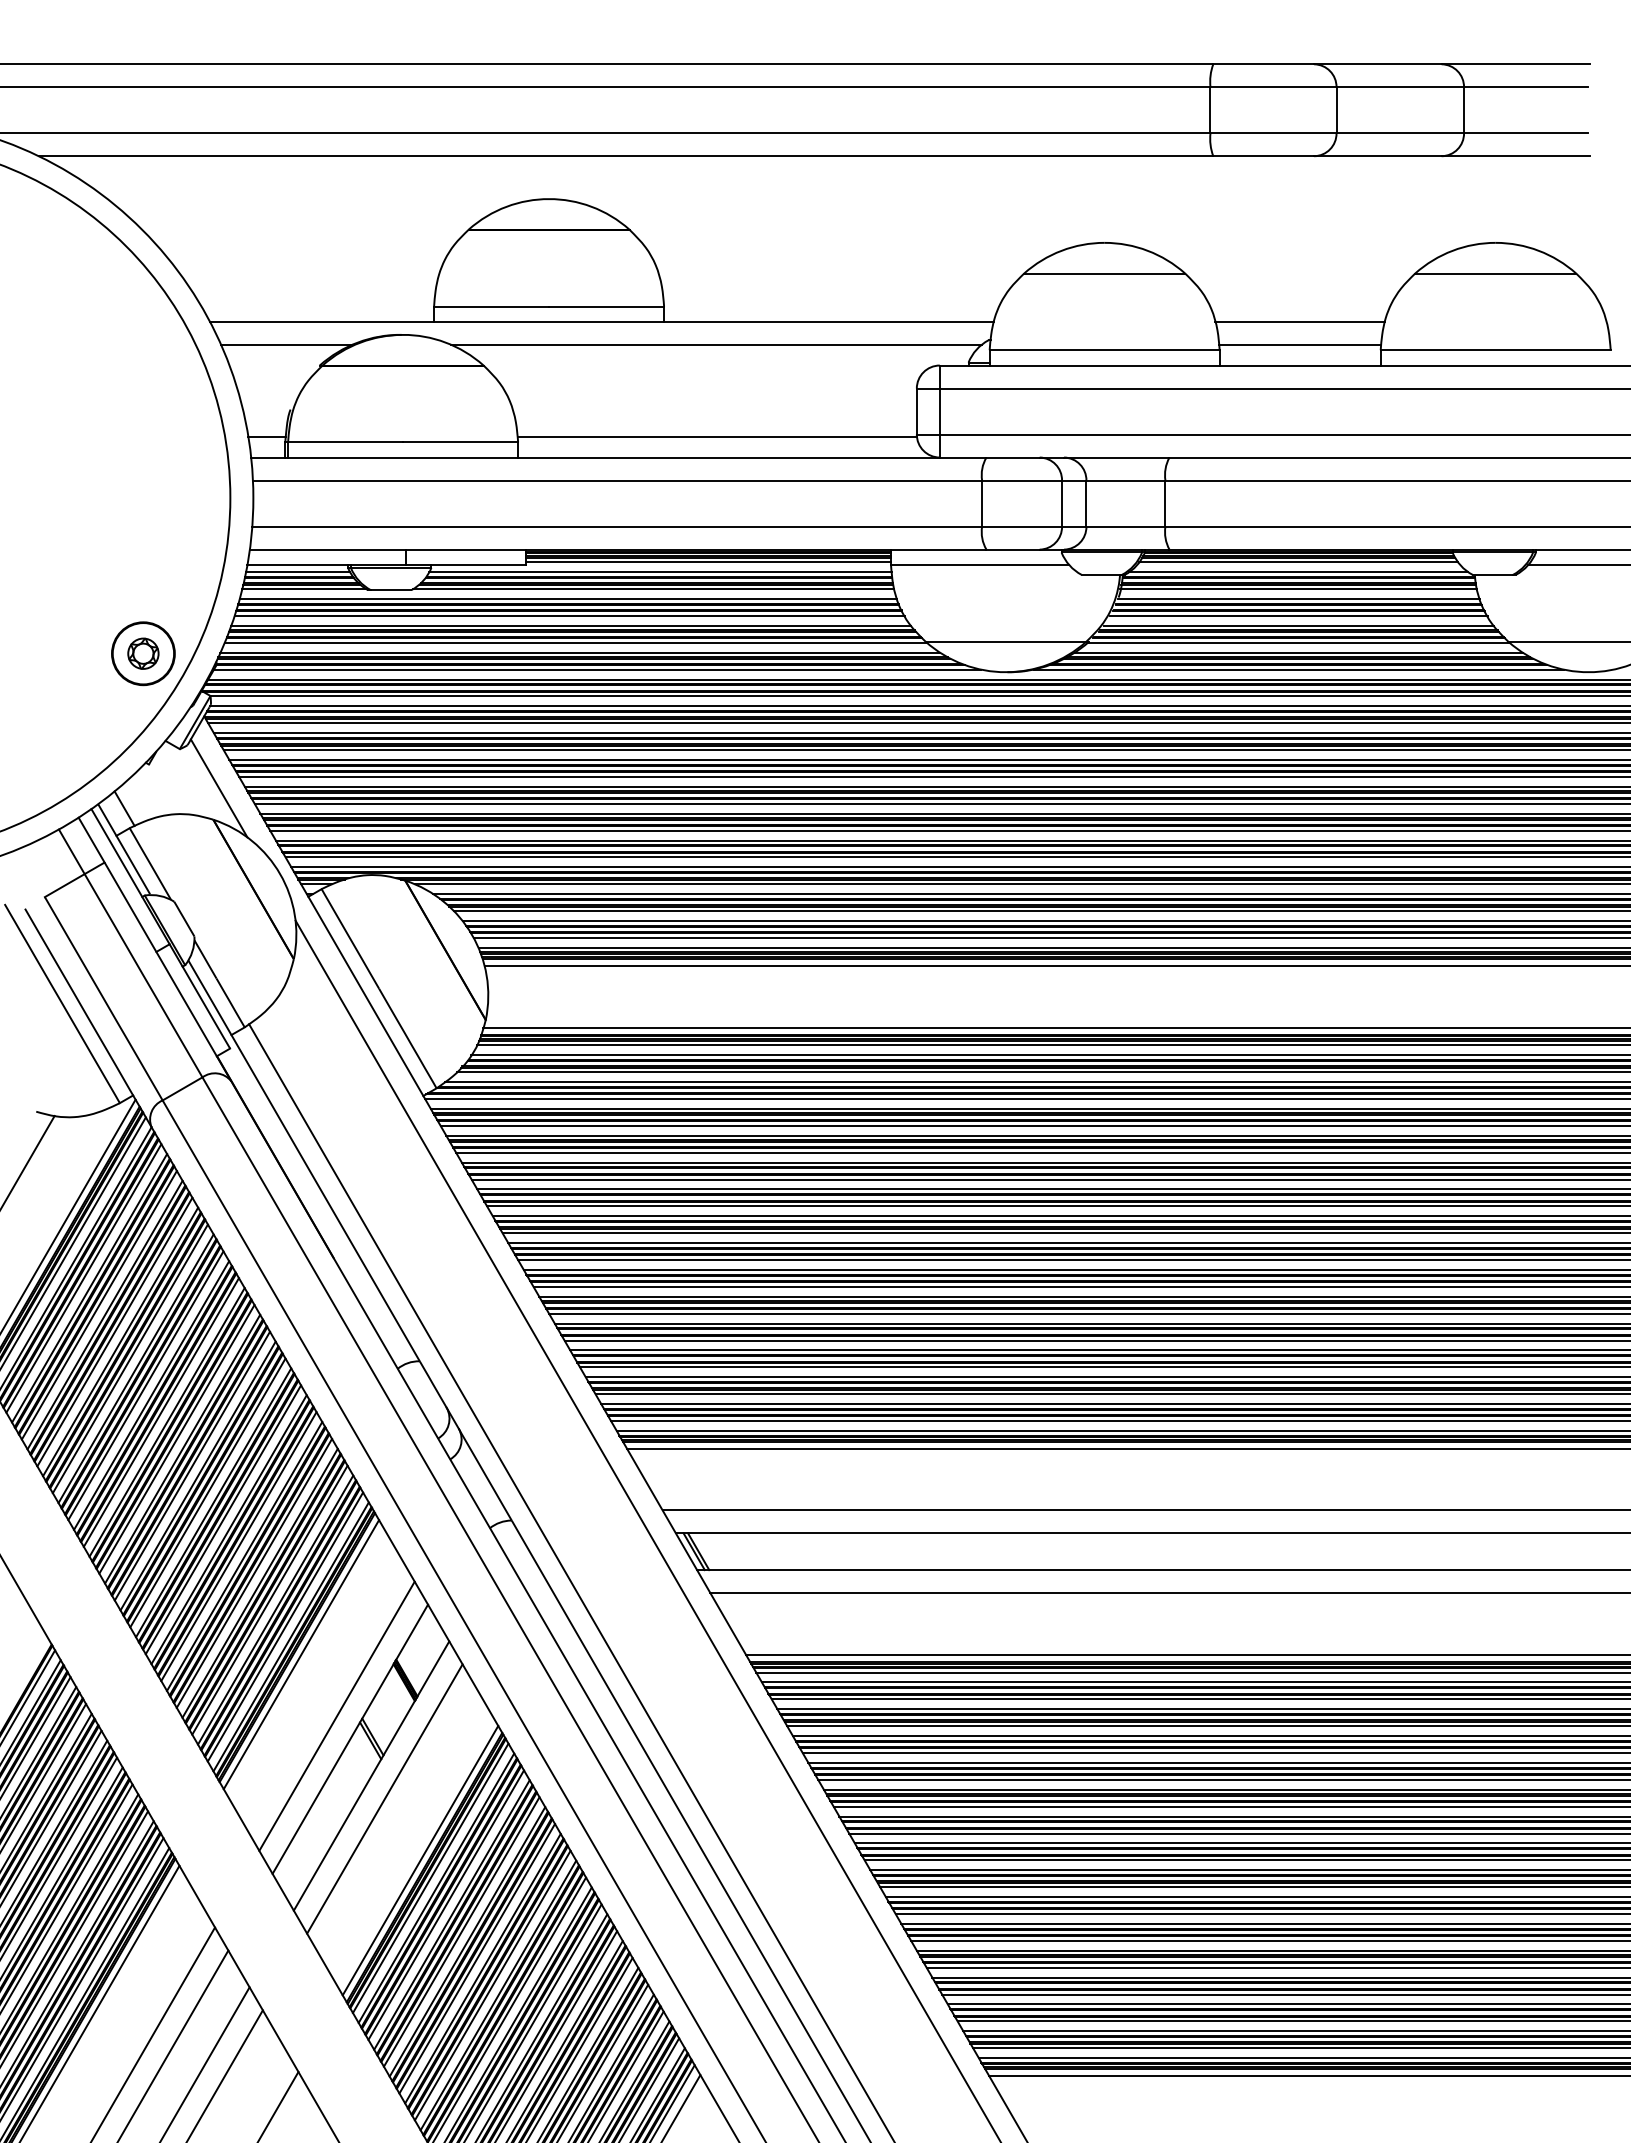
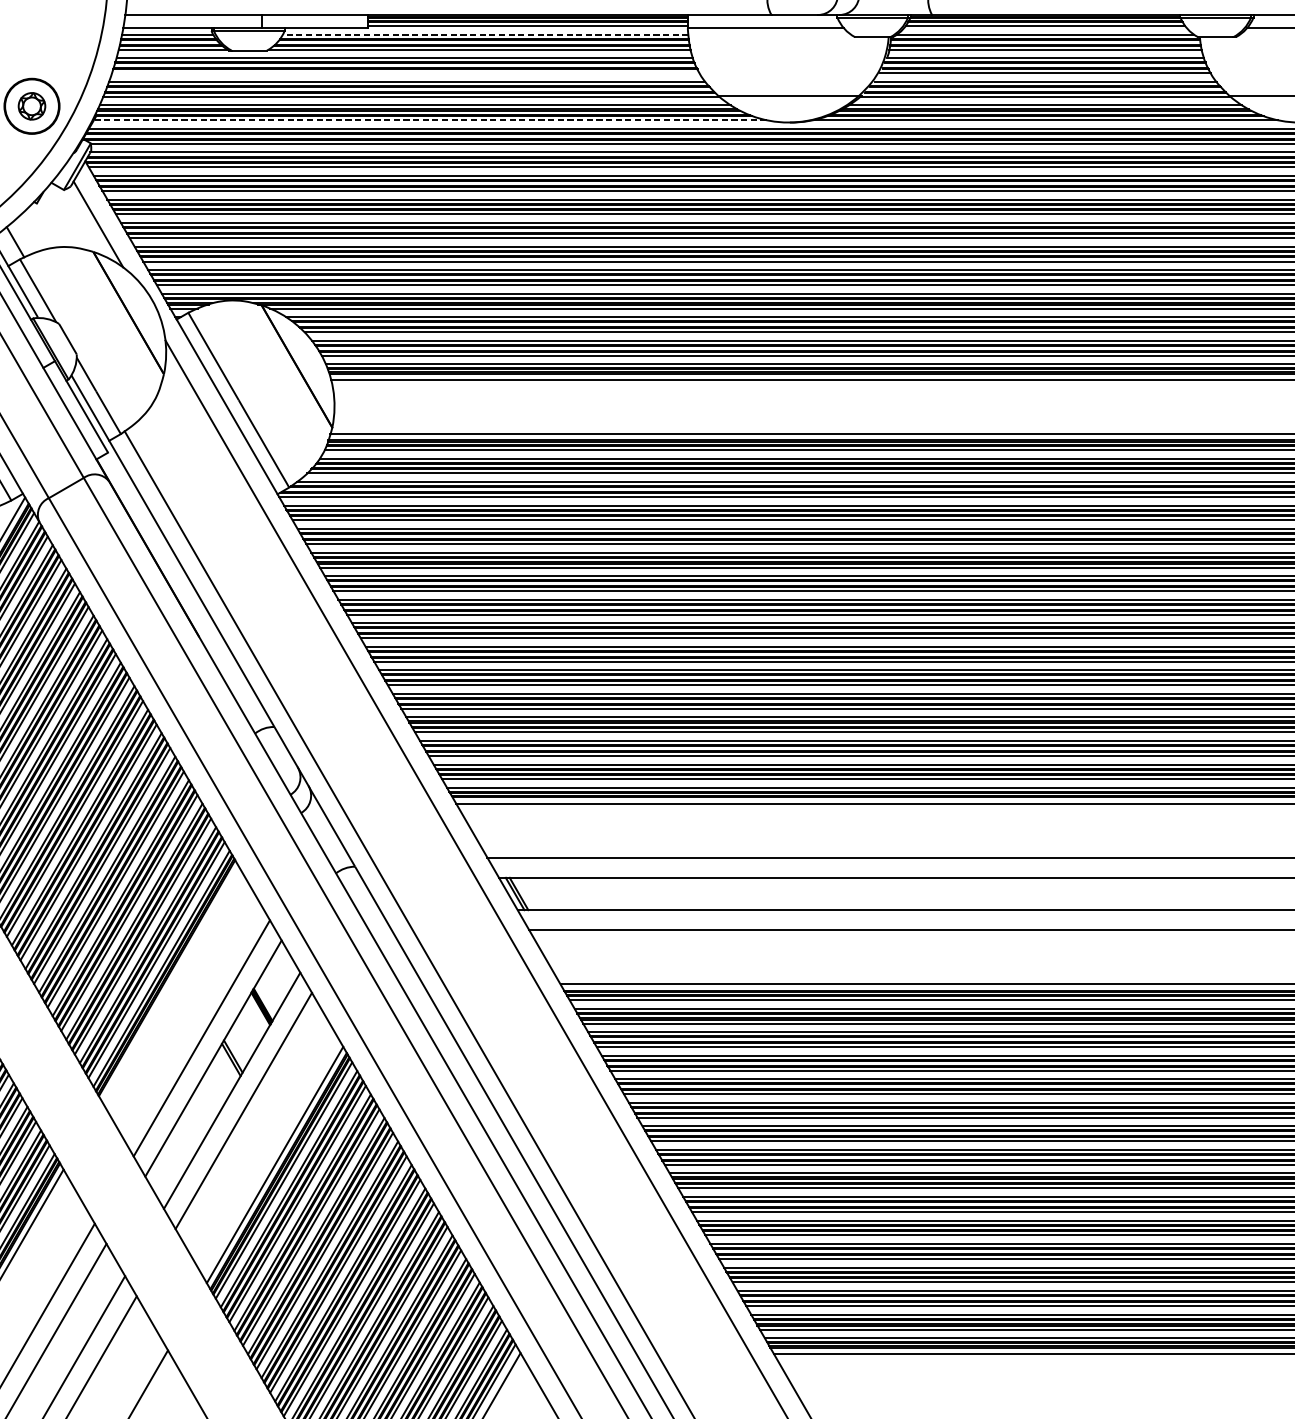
line: (660, 572) -> (485, 35), solid -> dashed
line: (569, 615) -> (405, 72), removed
line: (596, 669) -> (429, 120), solid -> dashed
line: (301, 1654) -> (170, 984), removed

